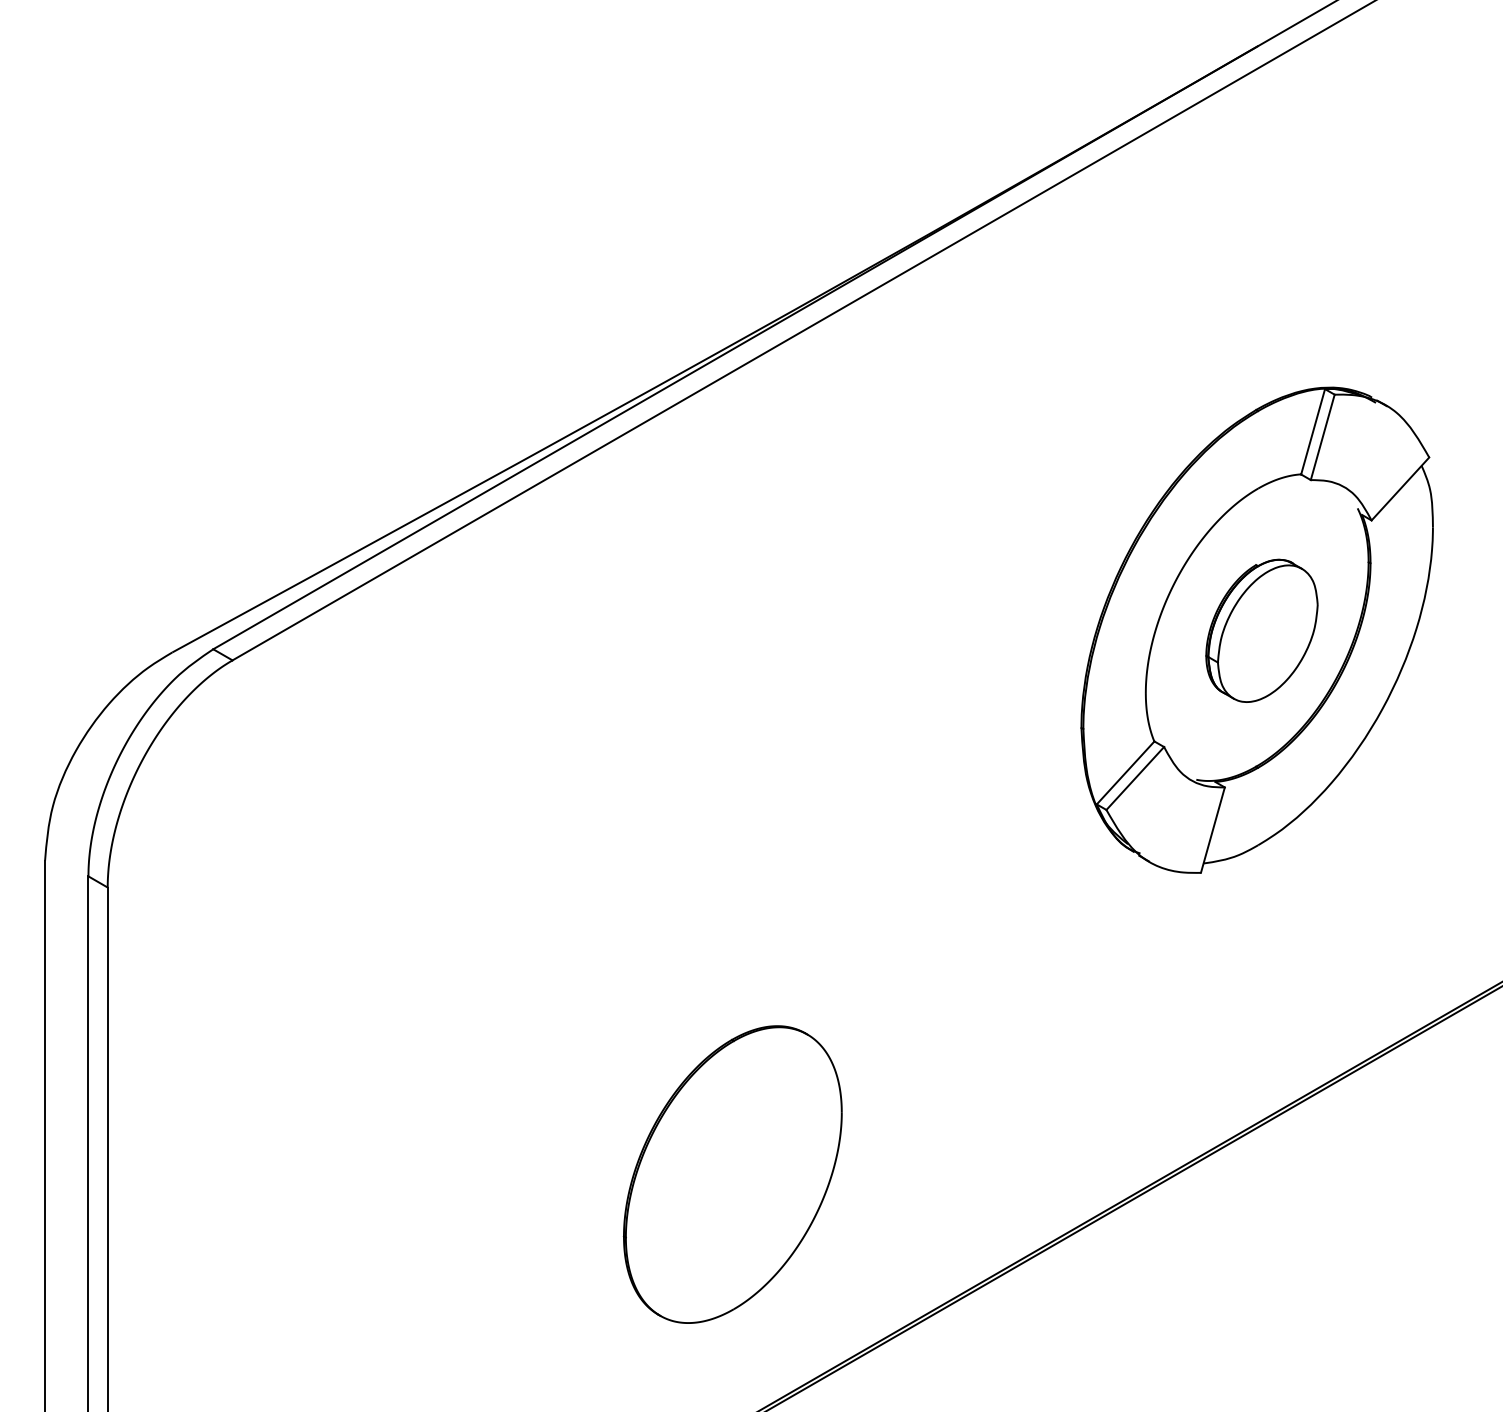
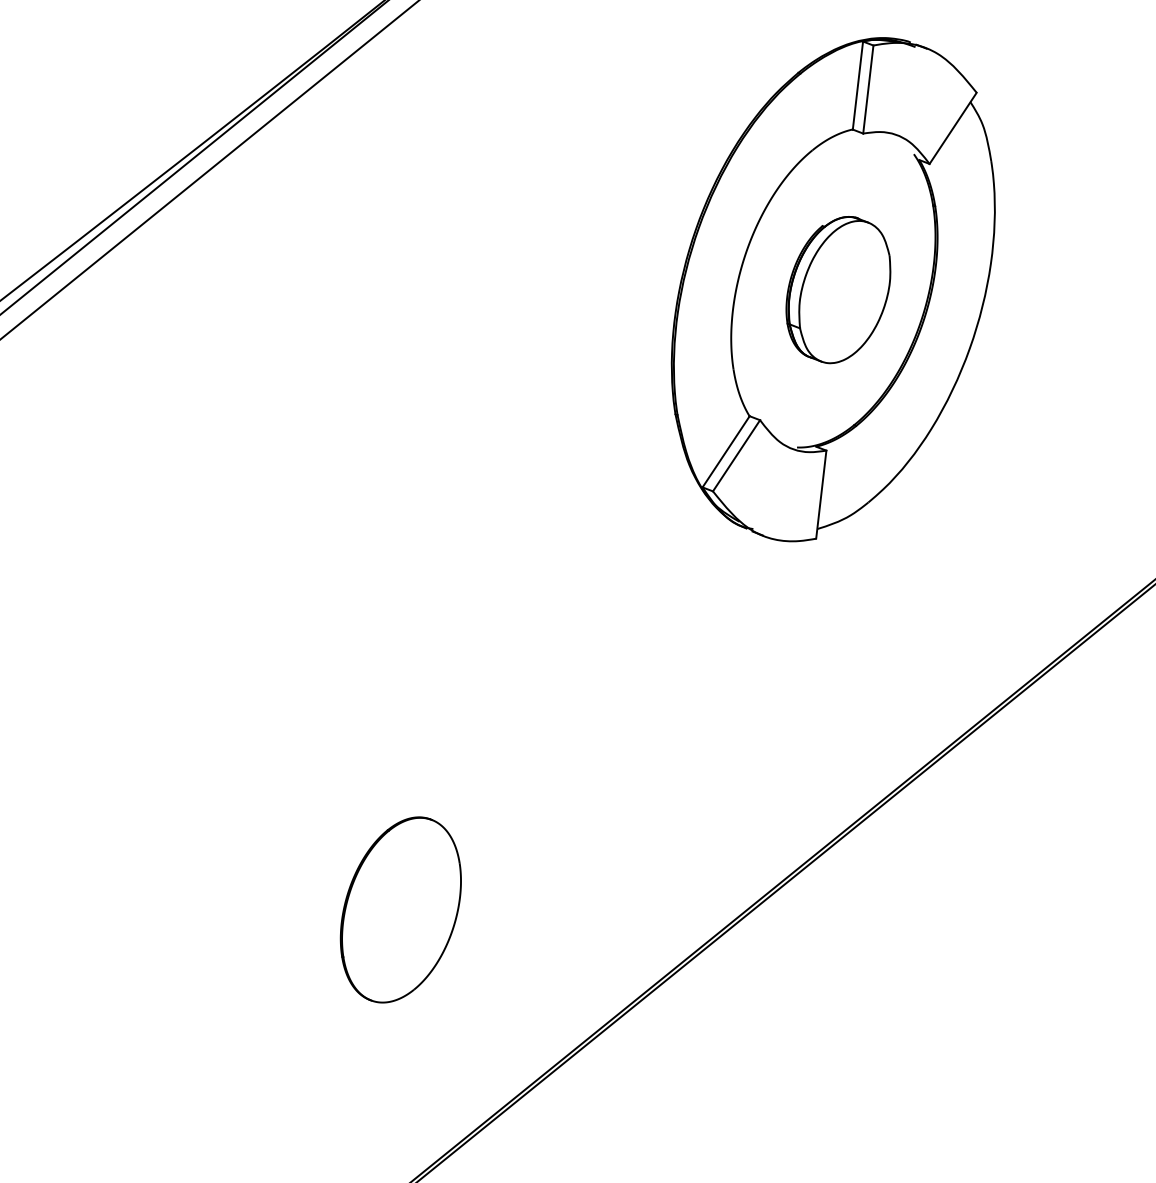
part: (732, 1174) -> (400, 909), size x0.6

